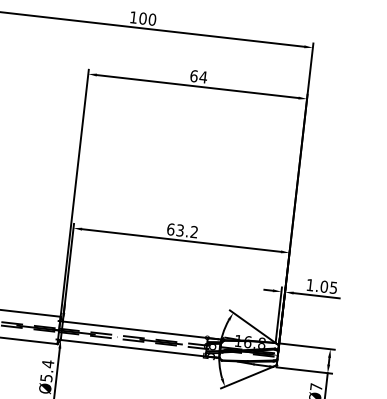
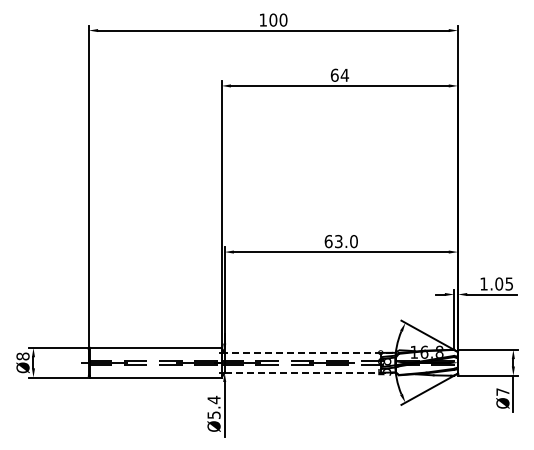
text: (193, 232) -> (353, 241), 63.2 -> 63.0
line: (140, 330) -> (308, 352), solid -> dashed
line: (139, 348) -> (309, 372), solid -> dashed

